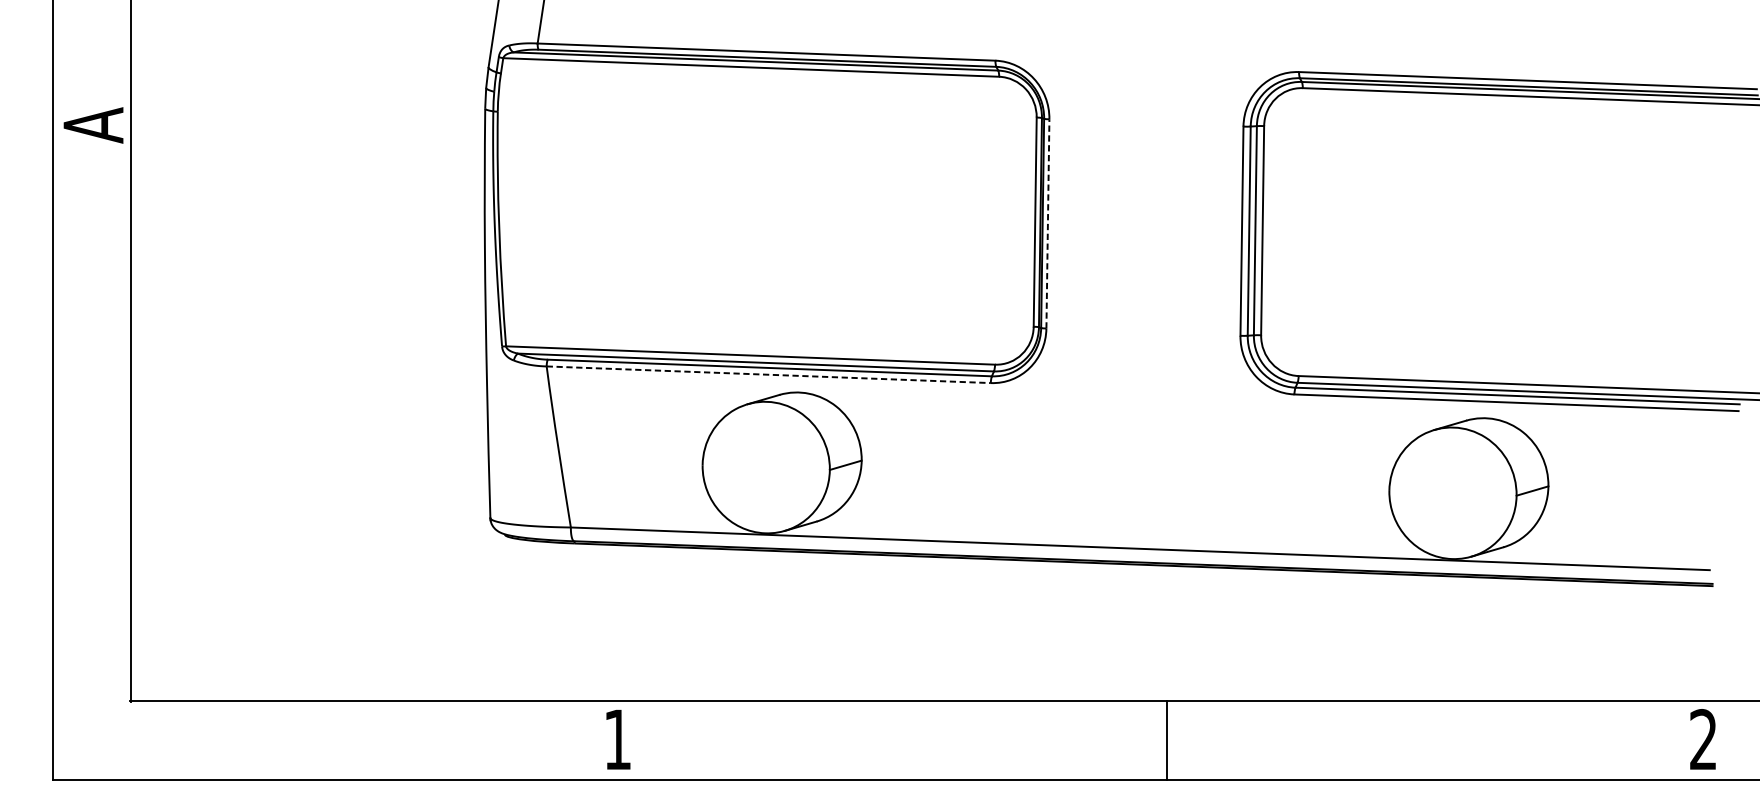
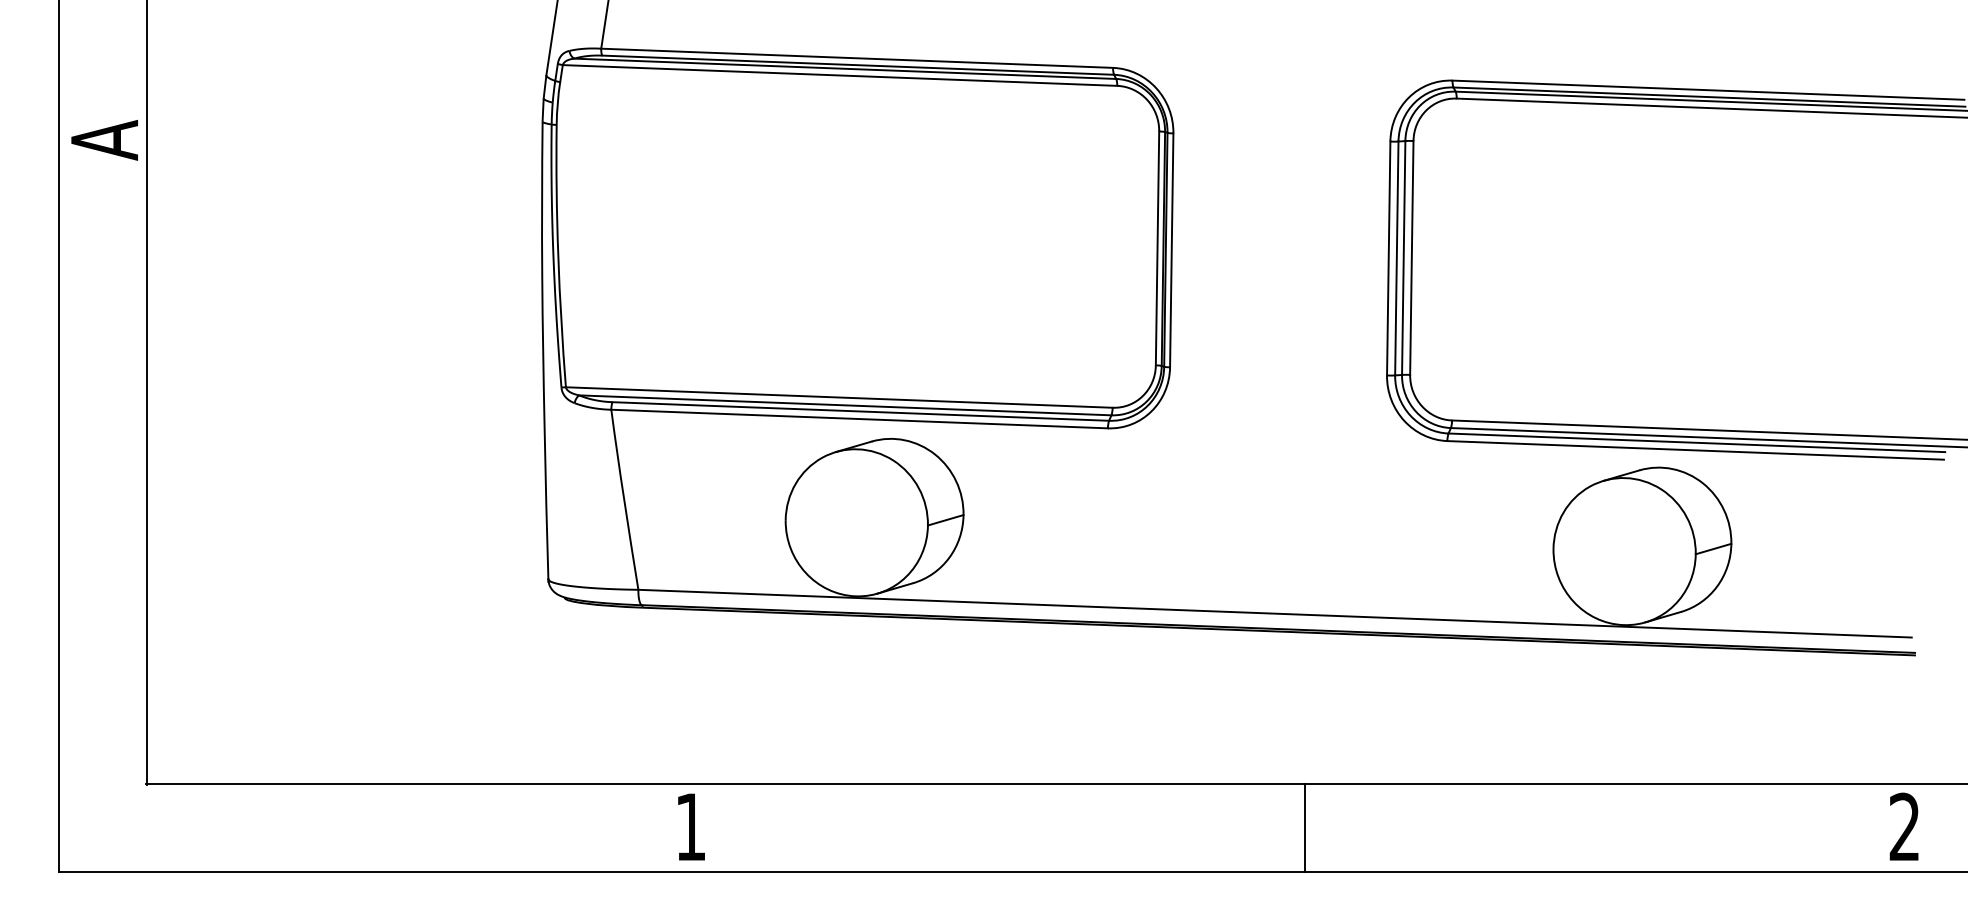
line: (1047, 224) -> (1171, 250), dashed -> solid
line: (769, 375) -> (860, 419), dashed -> solid

